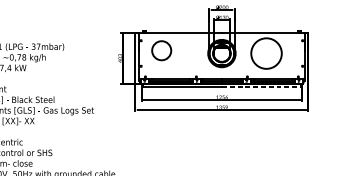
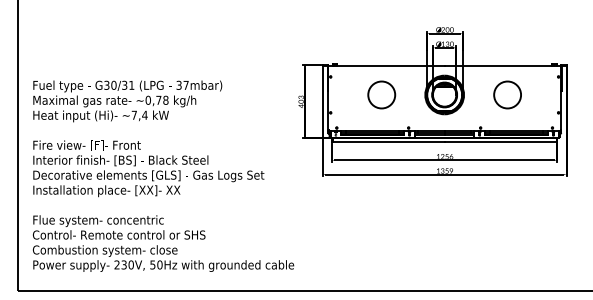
circle: (161, 50) -> (381, 94), moved
circle: (266, 53) -> (507, 94), size x0.62
line: (262, 87) -> (501, 142), dashed -> solid

